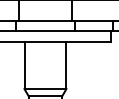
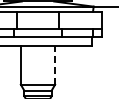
line: (66, 64) -> (55, 64), solid -> dashed

